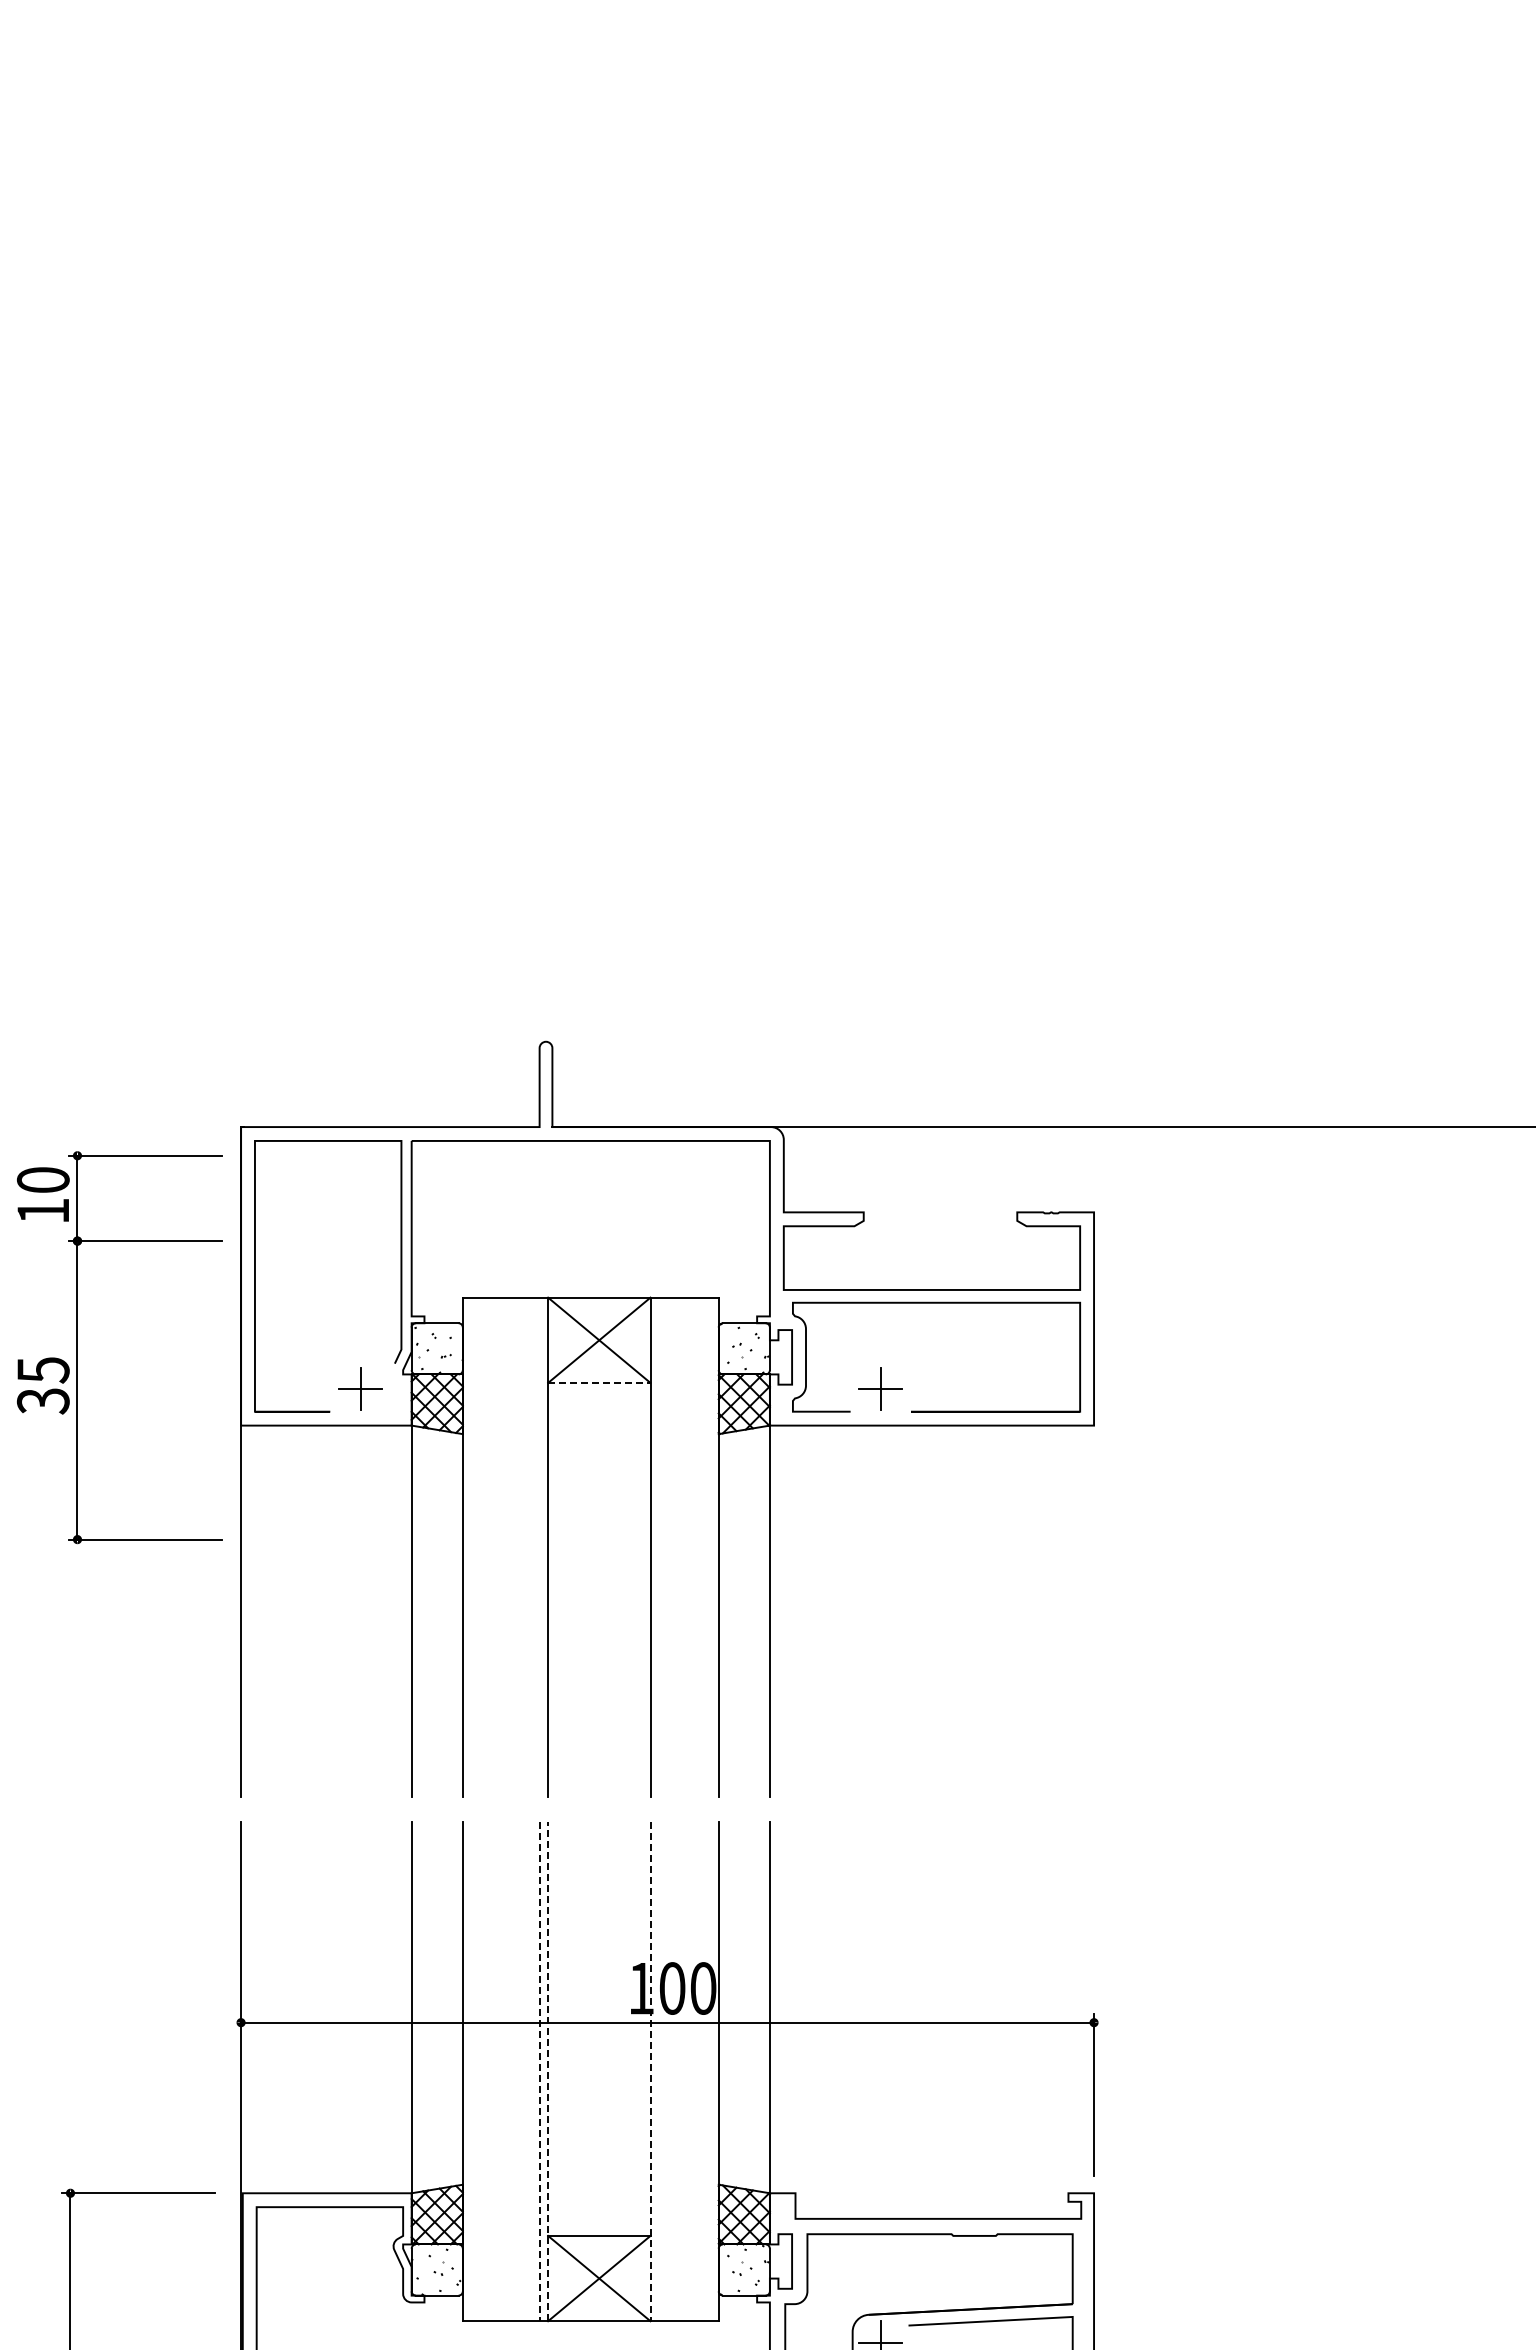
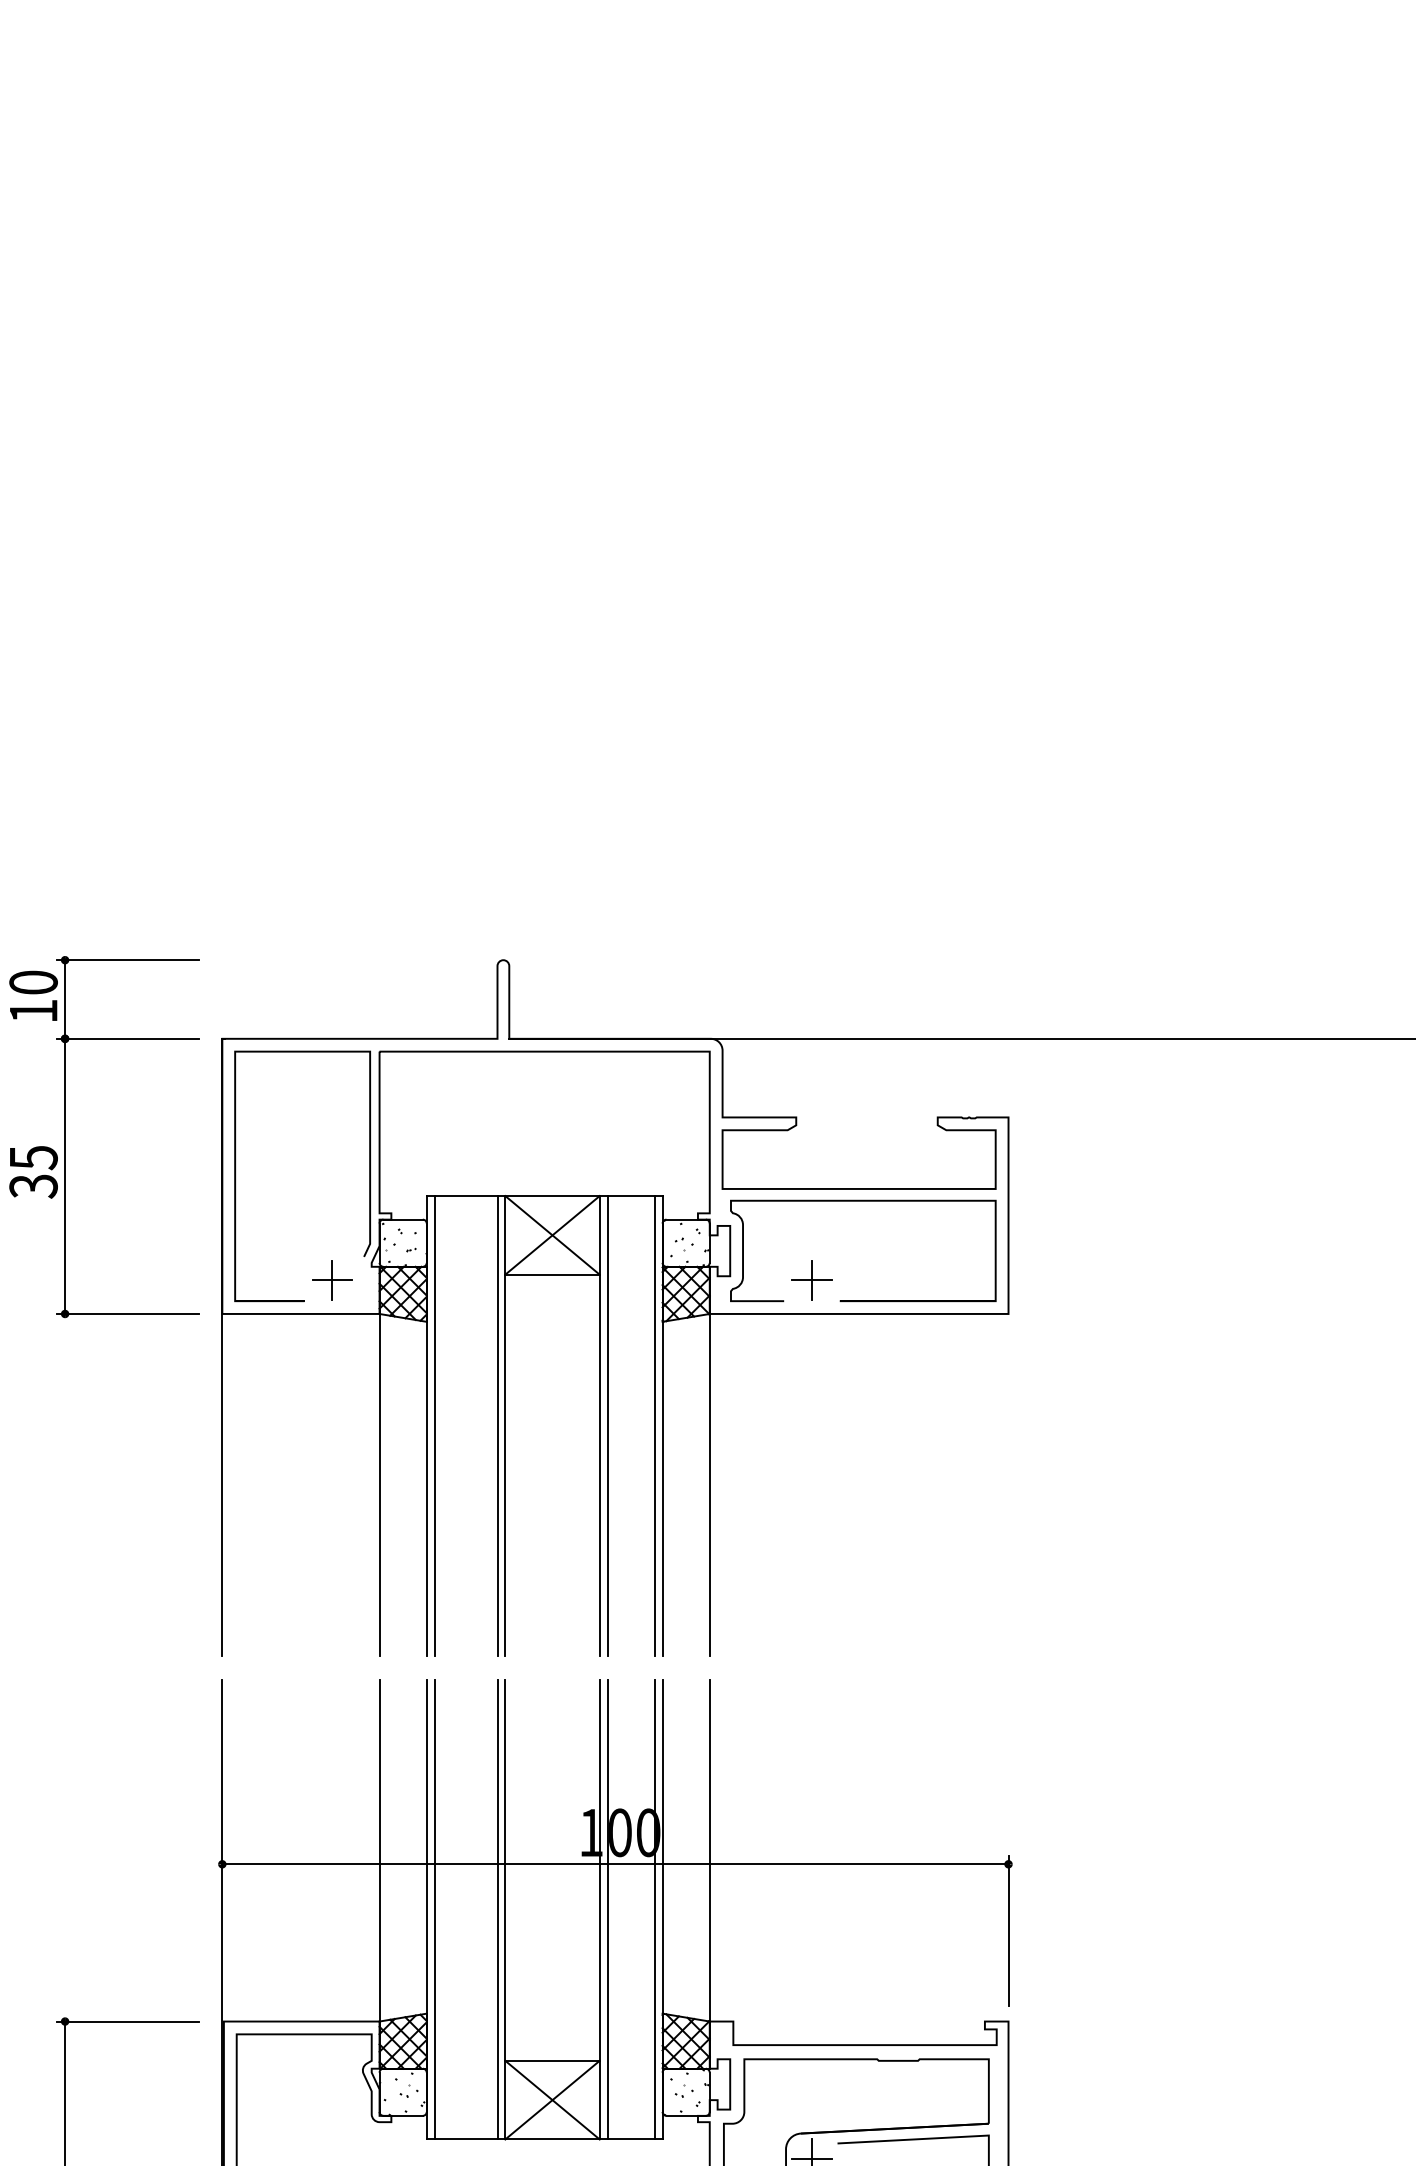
part: (77, 1347) -> (65, 1136), moved
line: (599, 1382) -> (552, 1274), dashed -> solid
line: (471, 1546) -> (434, 1425), added
line: (539, 1546) -> (497, 1425), added
line: (659, 1546) -> (607, 1425), added
line: (710, 1546) -> (655, 1425), added
line: (471, 2071) -> (434, 1909), added
line: (548, 2071) -> (505, 1909), dashed -> solid
line: (659, 2071) -> (607, 1909), added
line: (710, 2071) -> (655, 1909), added
line: (539, 2072) -> (497, 1910), dashed -> solid
line: (650, 2072) -> (599, 1910), dashed -> solid

